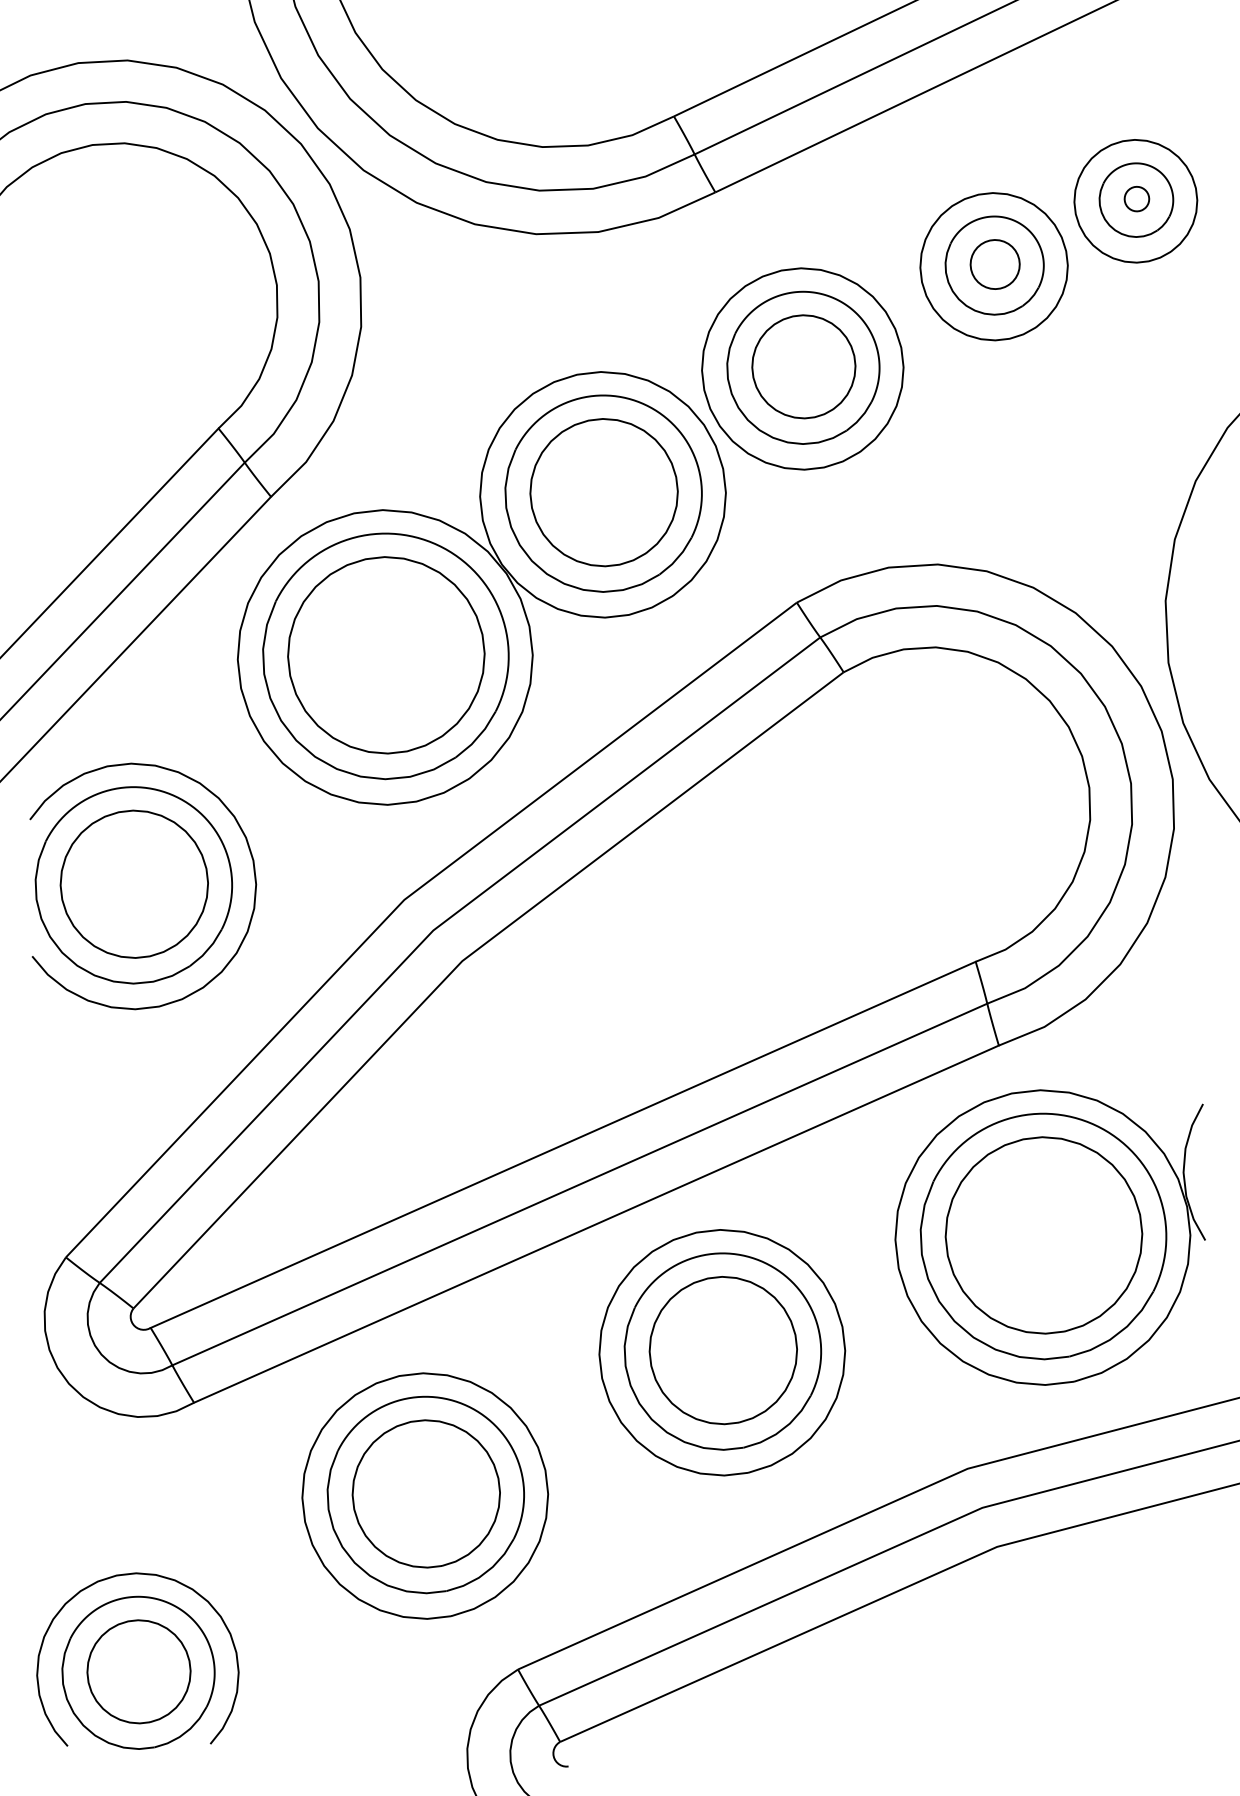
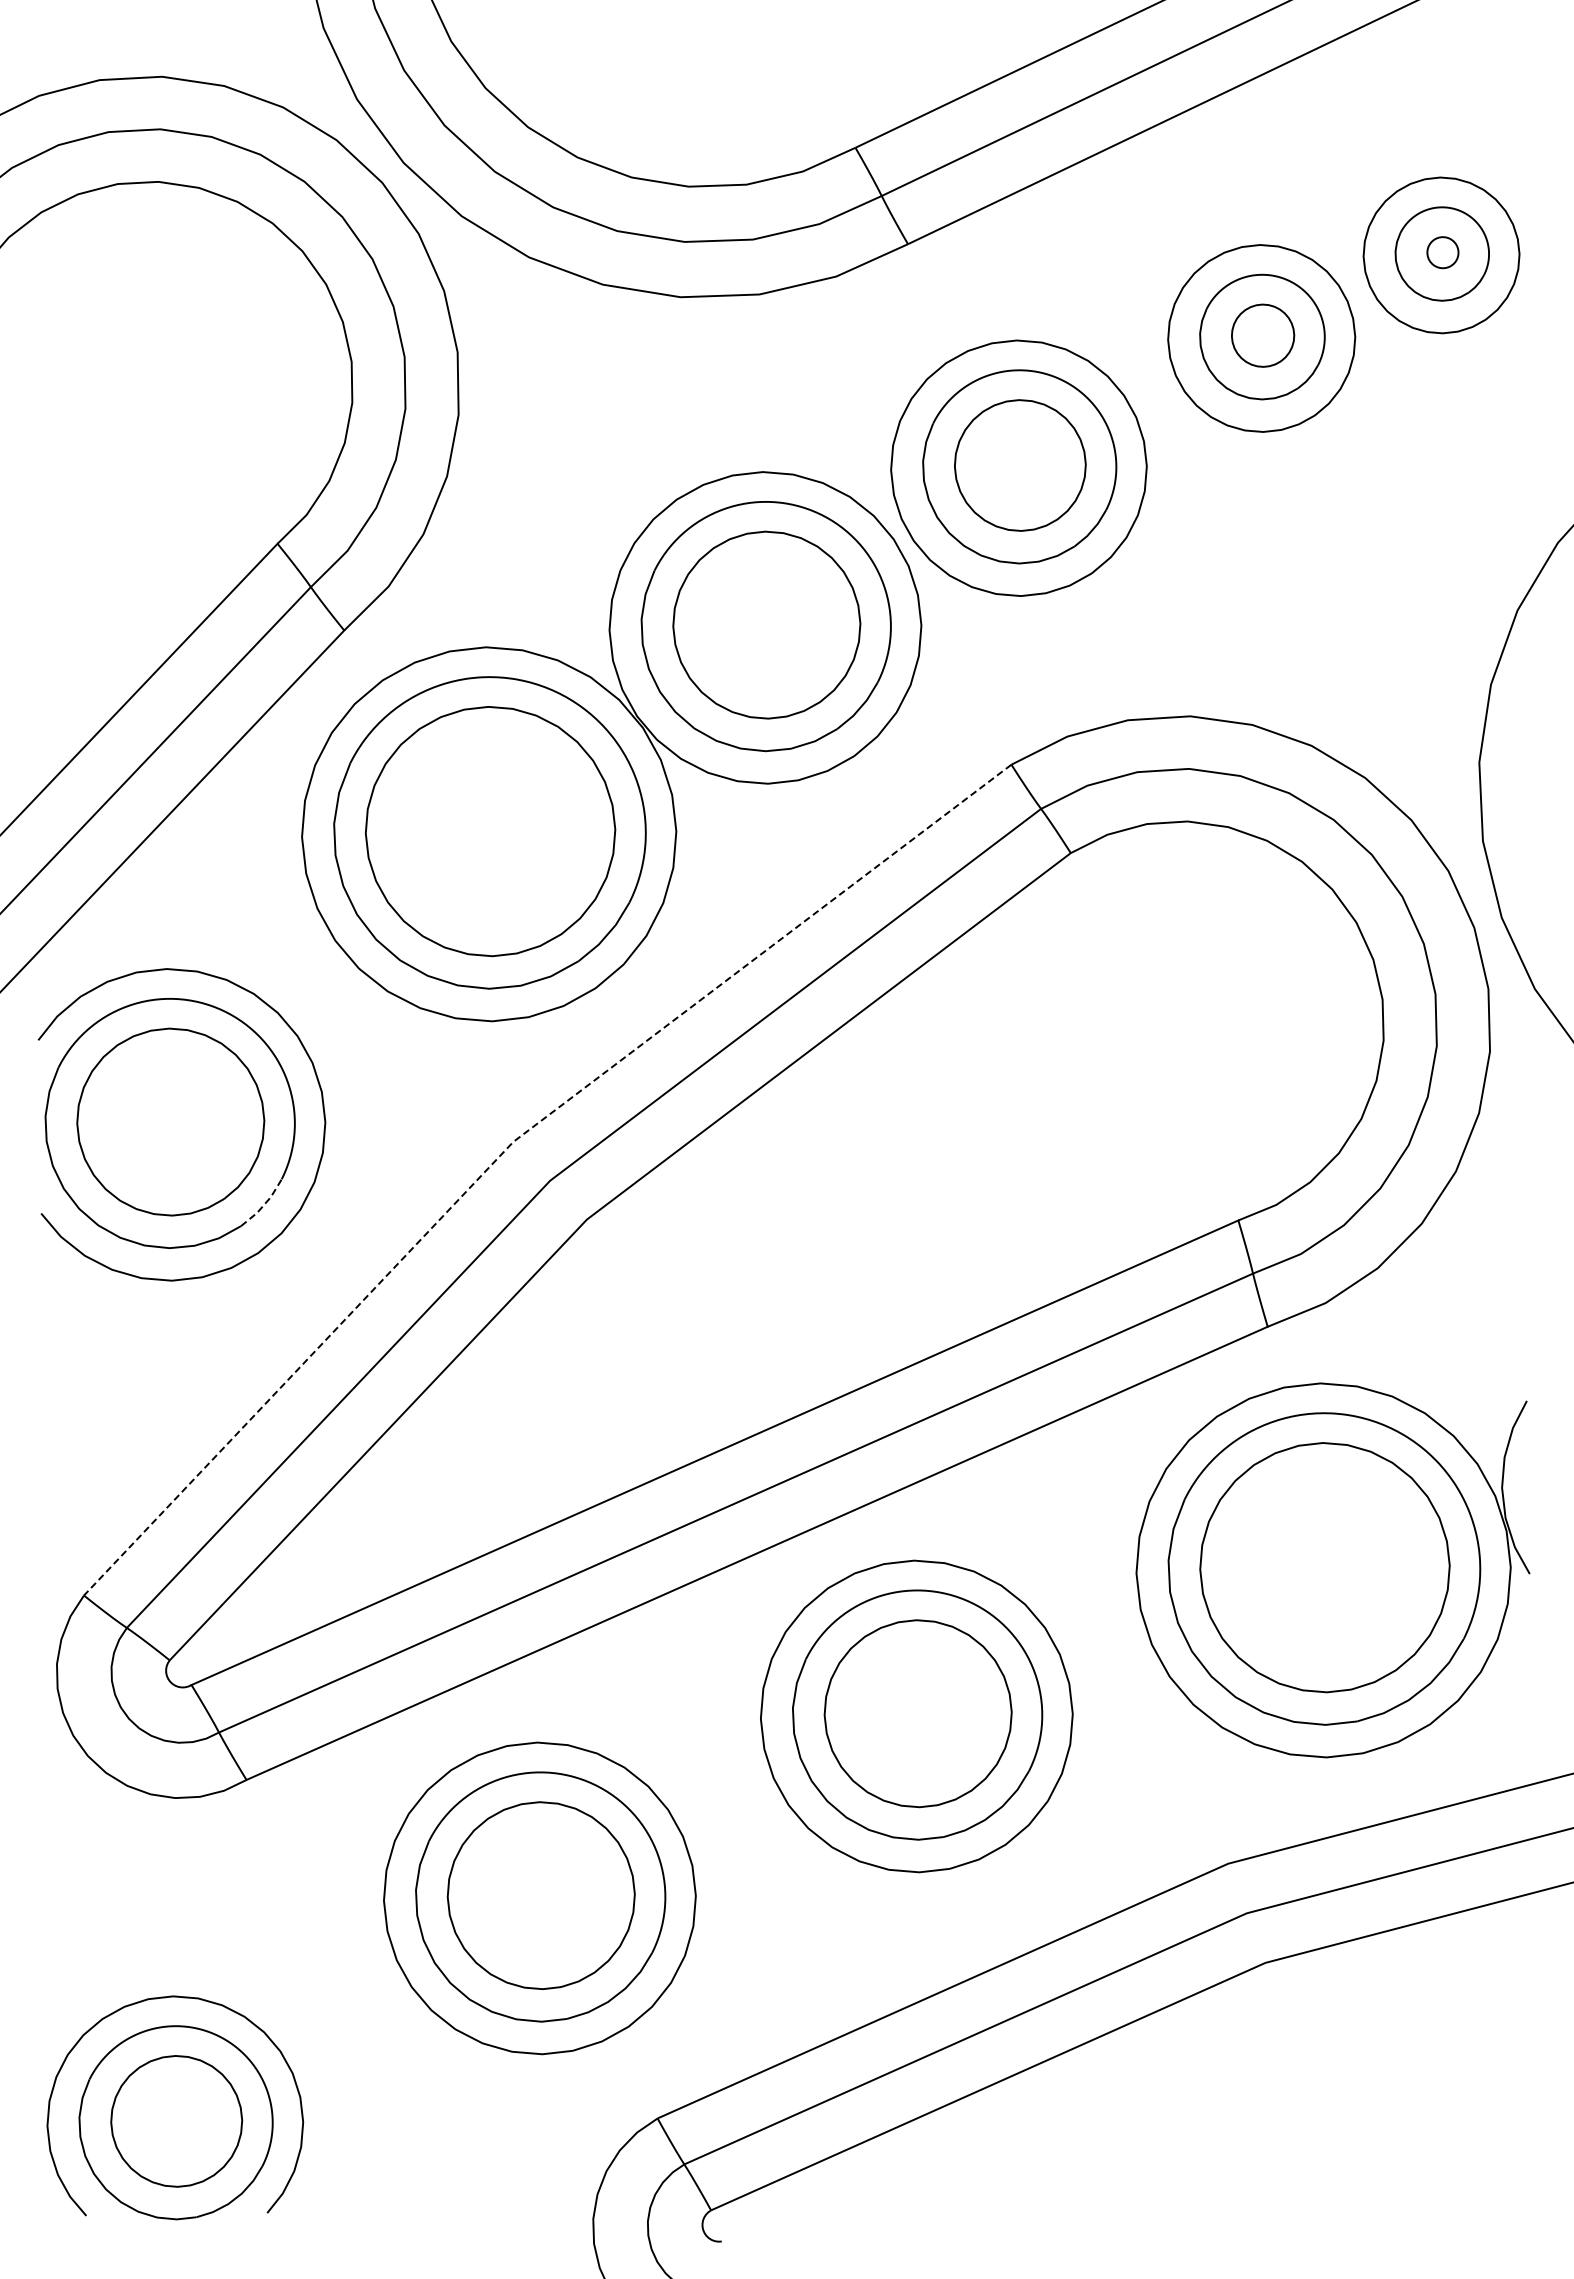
line: (404, 899) -> (513, 1141), solid -> dashed
line: (208, 949) -> (264, 1204), solid -> dashed

